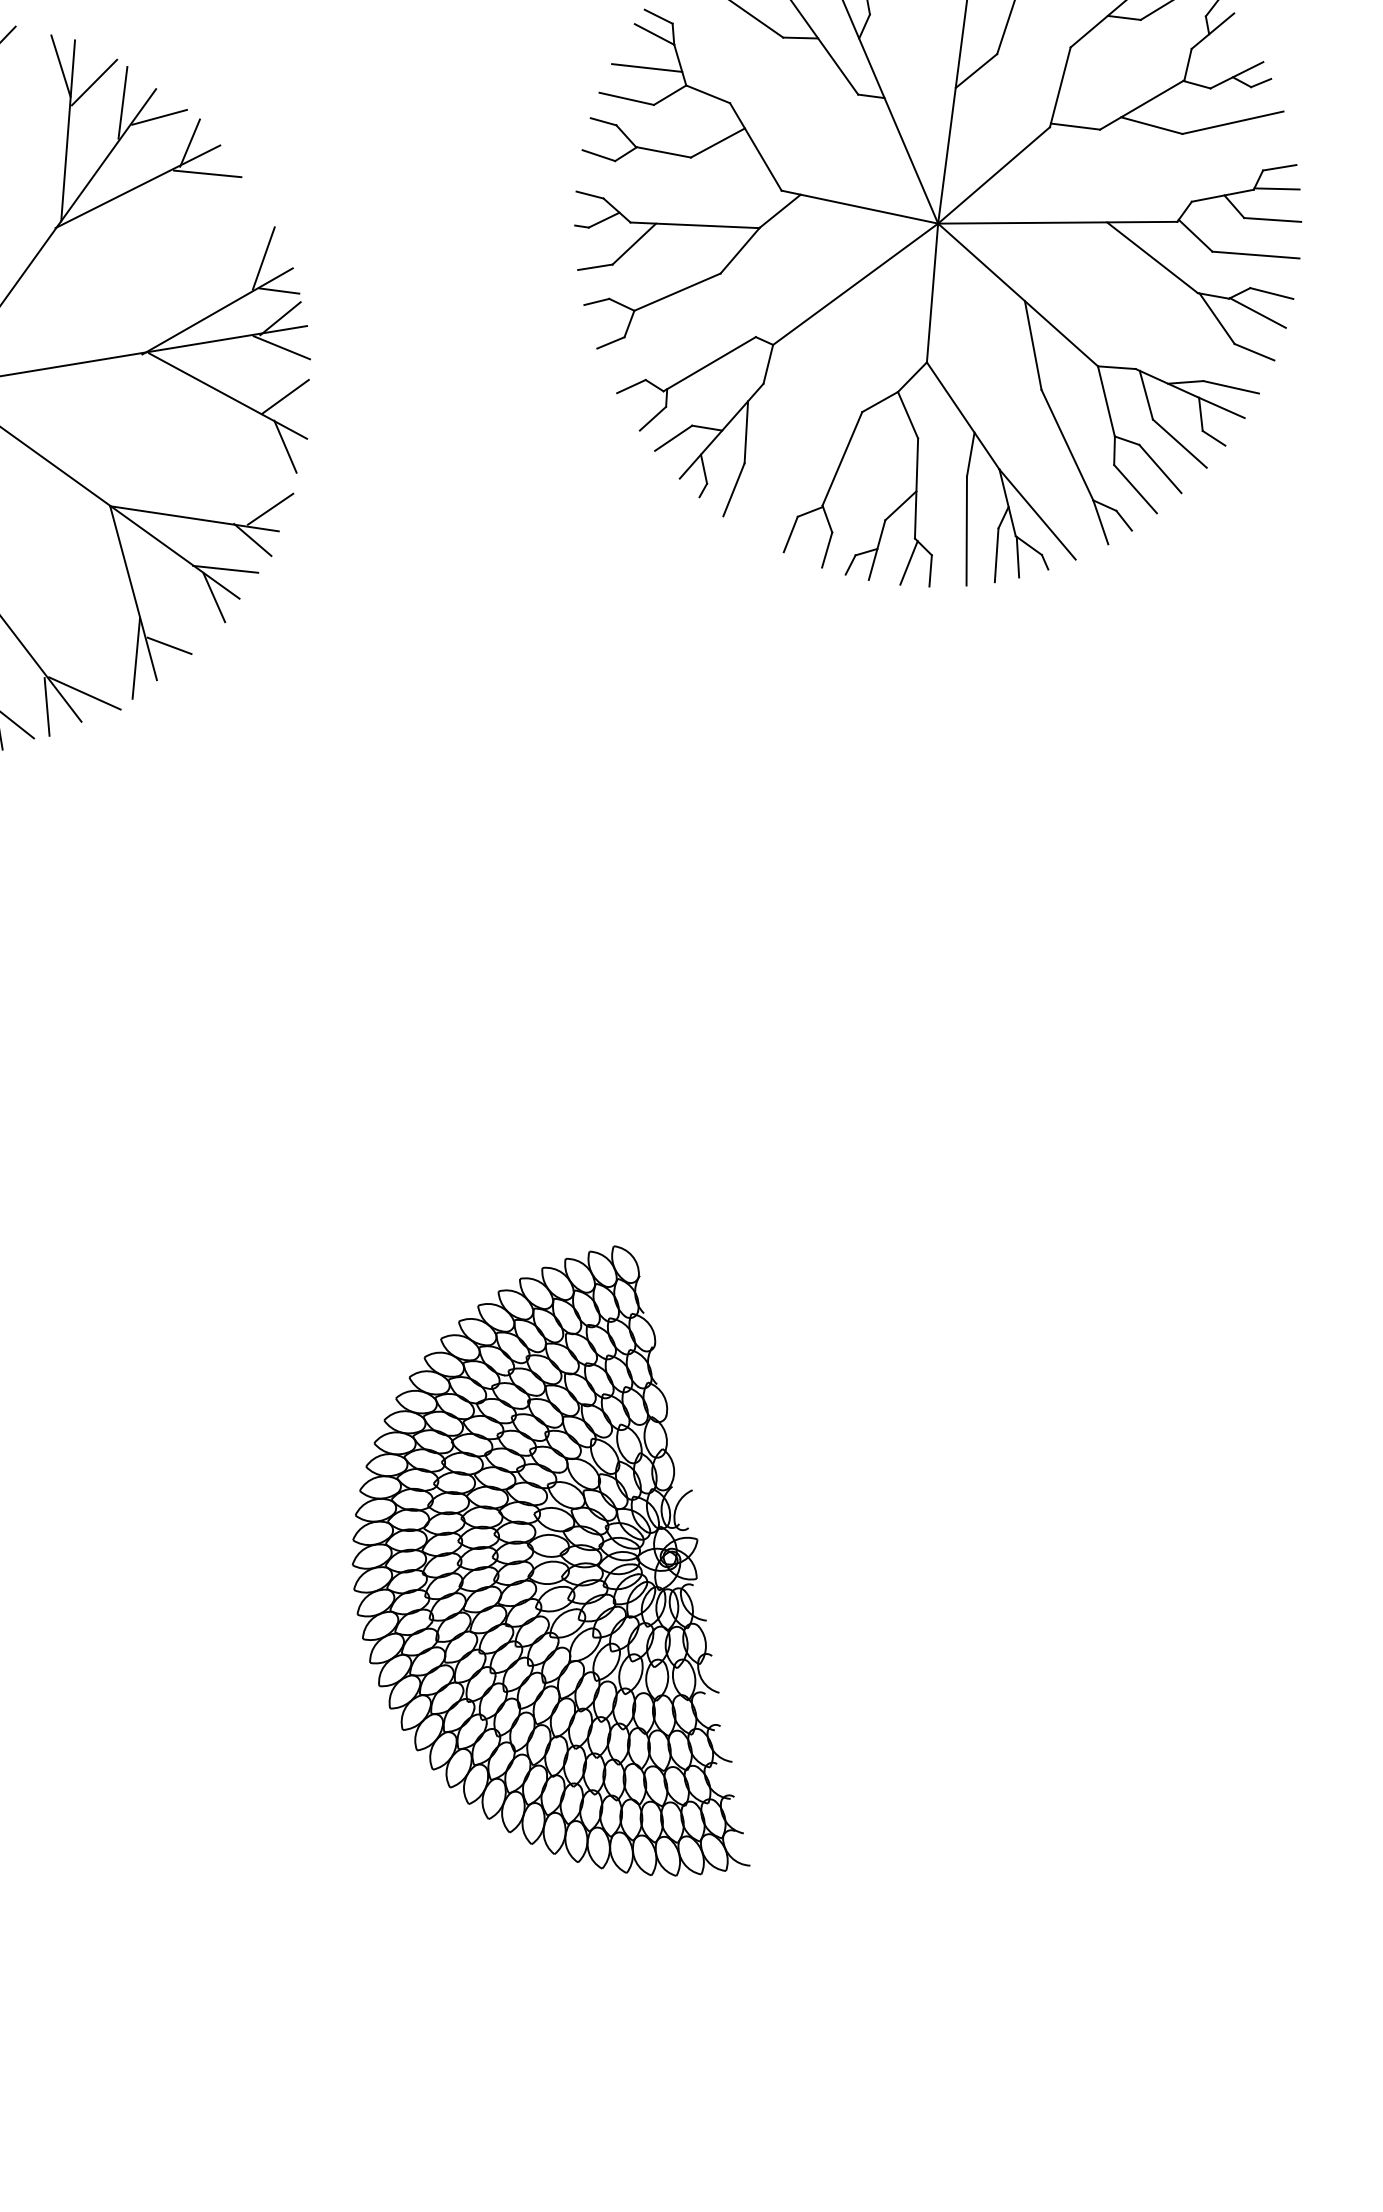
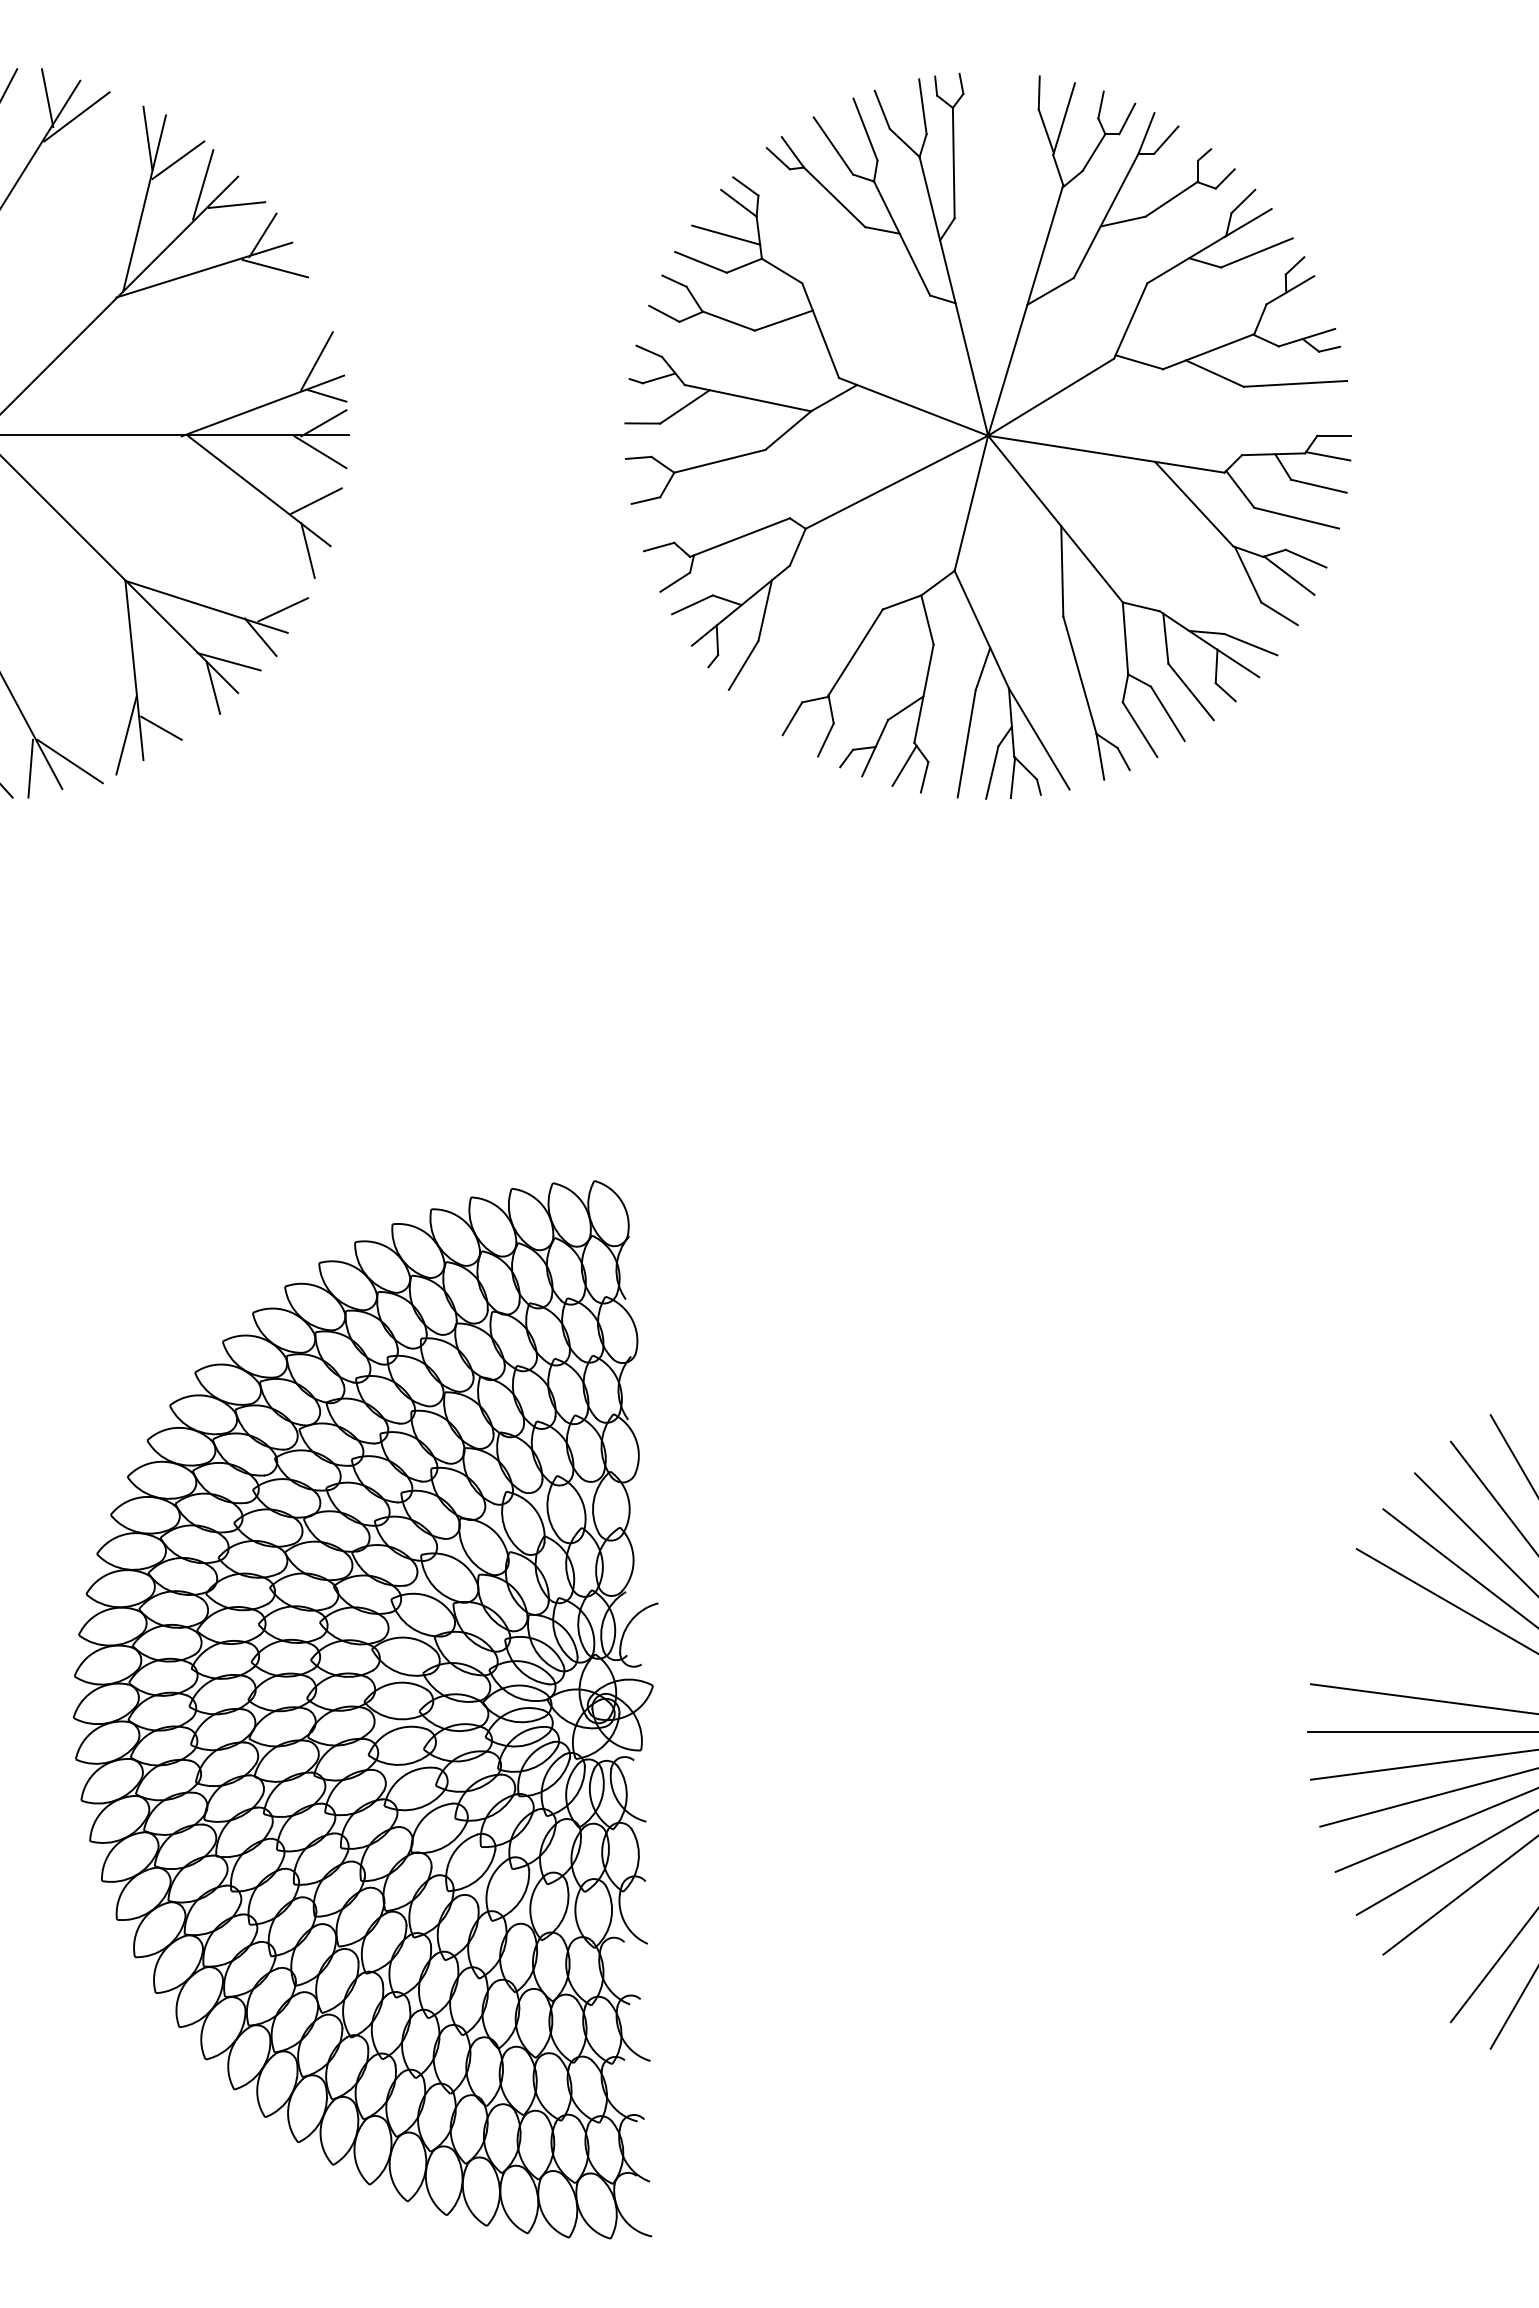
part: (529, 1581) -> (365, 1709), size x1.67

